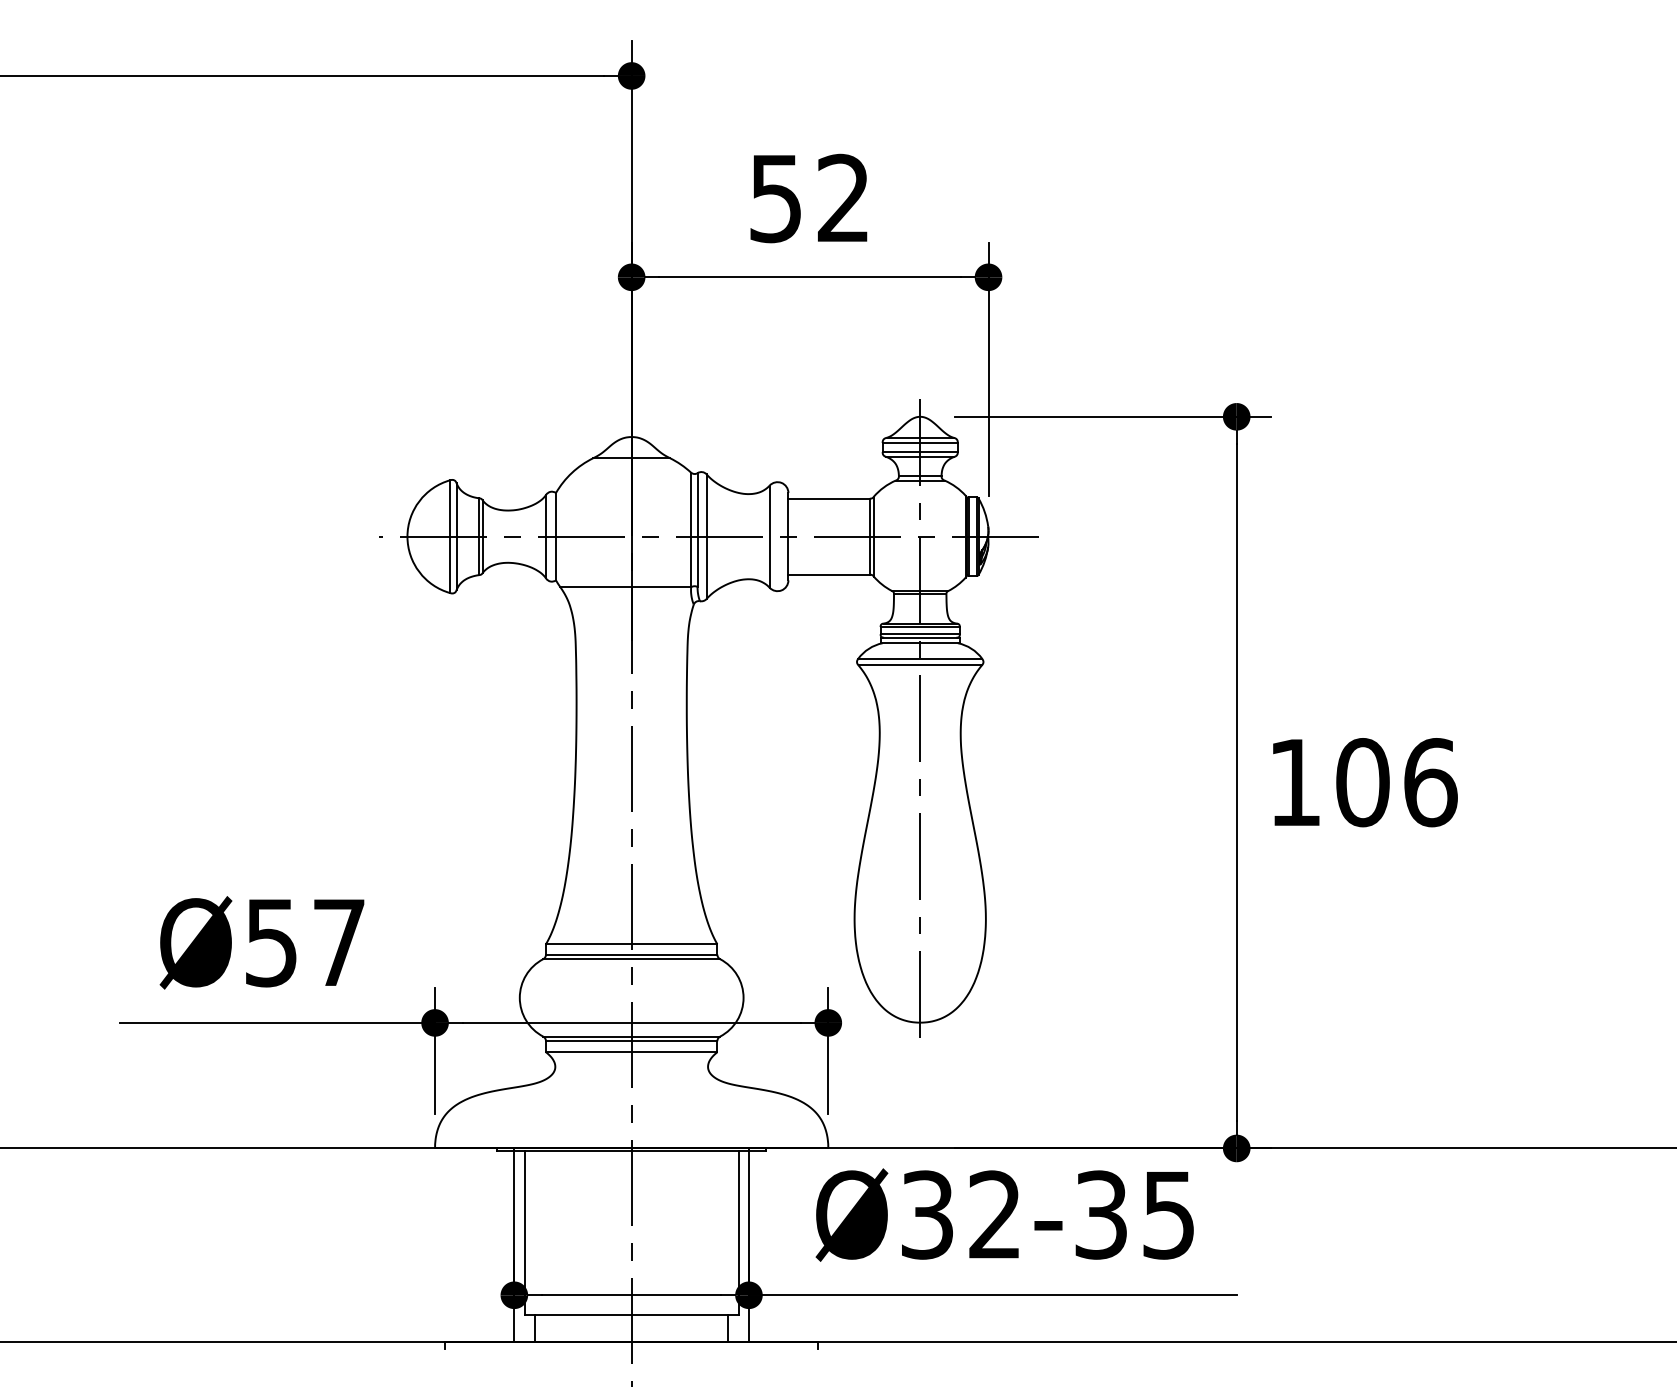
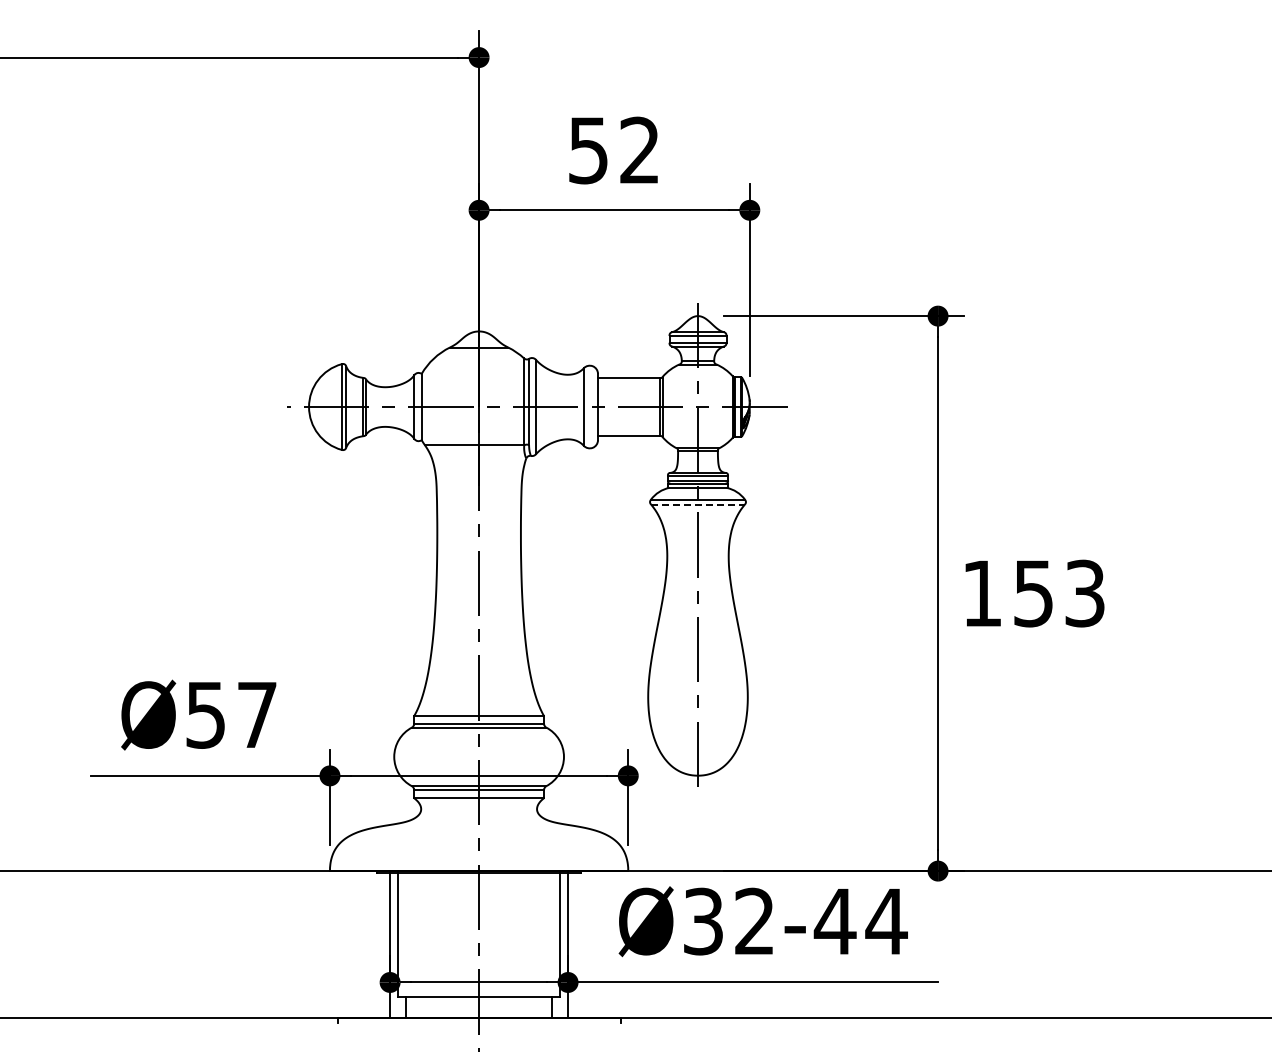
line: (920, 665) -> (698, 504), solid -> dashed
text: (1396, 782) -> (1059, 593), 106 -> 153
text: (1134, 1214) -> (860, 921), Ø32-35 -> Ø32-44

